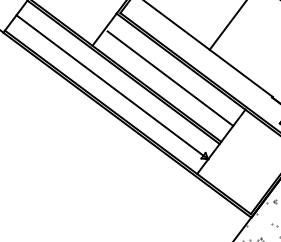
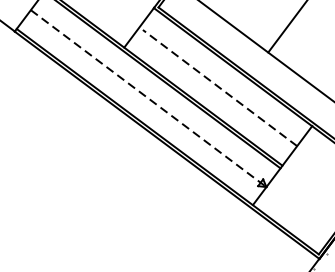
line: (170, 78) -> (220, 87), solid -> dashed
line: (112, 87) -> (148, 98), solid -> dashed

